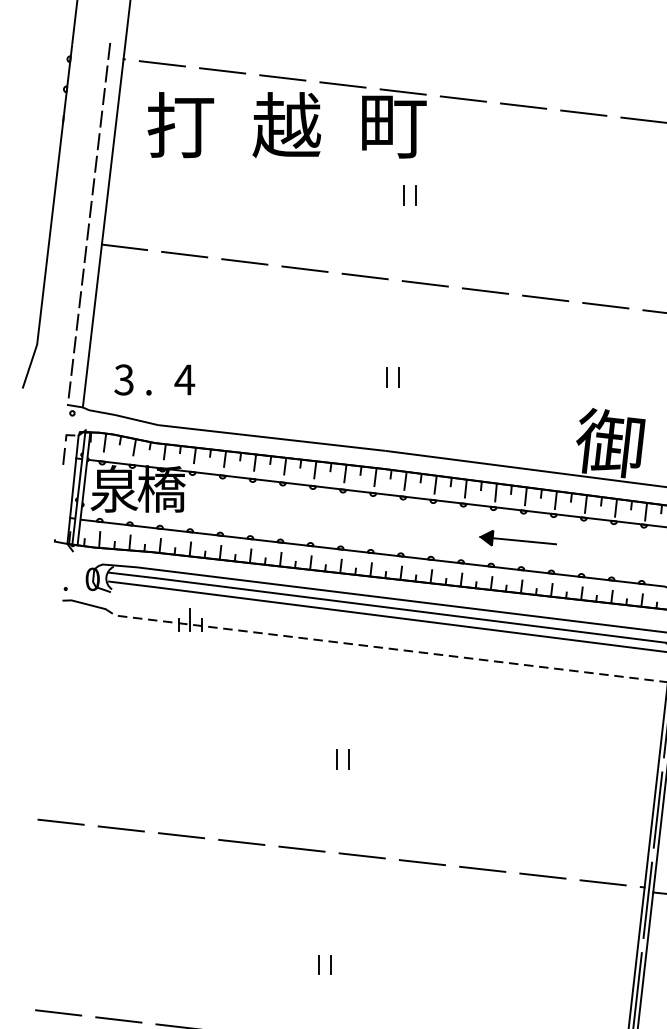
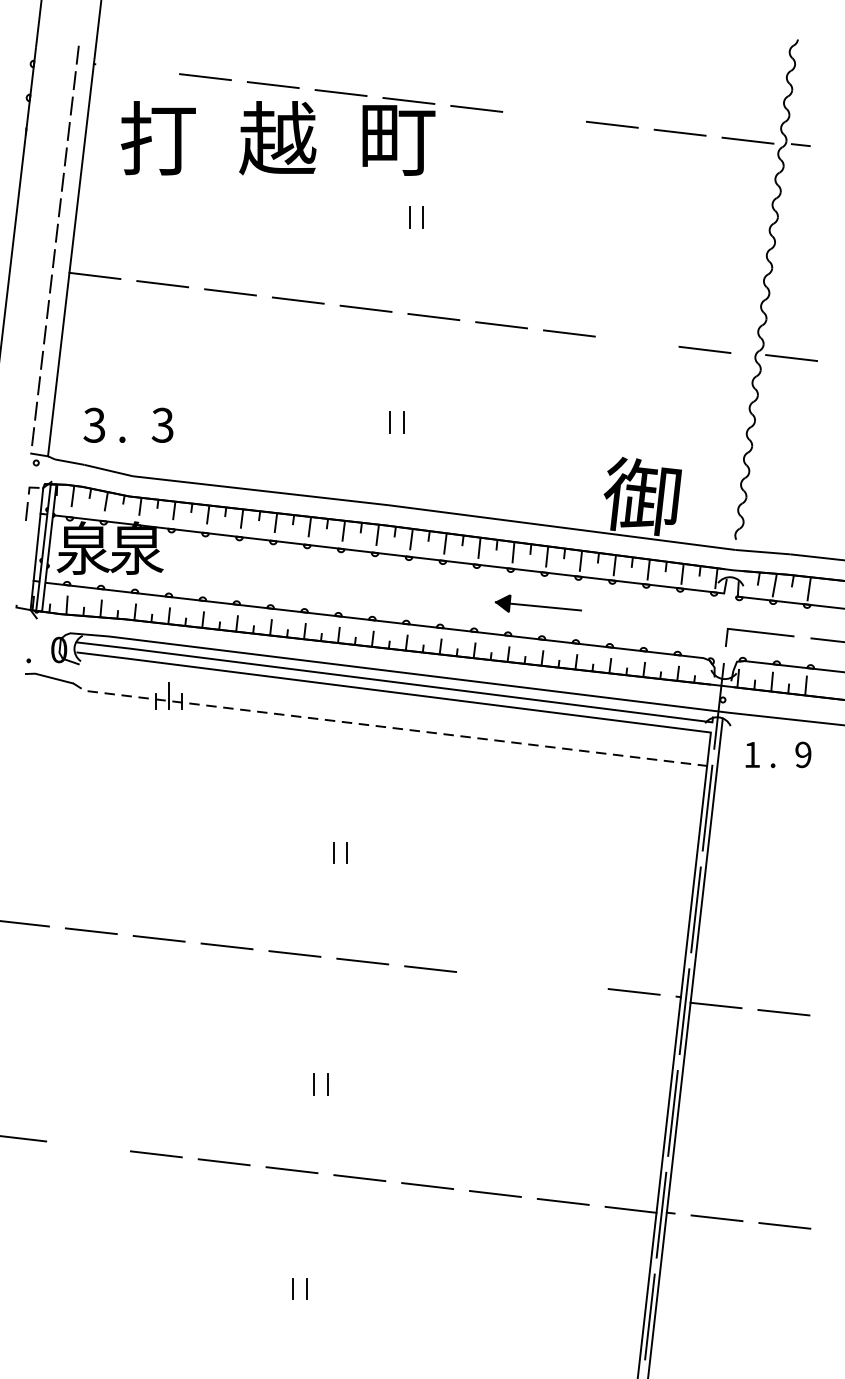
line: (162, 64) -> (137, 69), removed
line: (523, 105) -> (544, 116), removed
line: (605, 305) -> (636, 341), removed
text: (184, 379) -> (162, 424), 4 -> 3
text: (161, 488) -> (136, 547), 橋 -> 泉
line: (482, 869) -> (498, 976), removed
line: (542, 876) -> (565, 984), removed
line: (118, 1020) -> (88, 1146), removed

